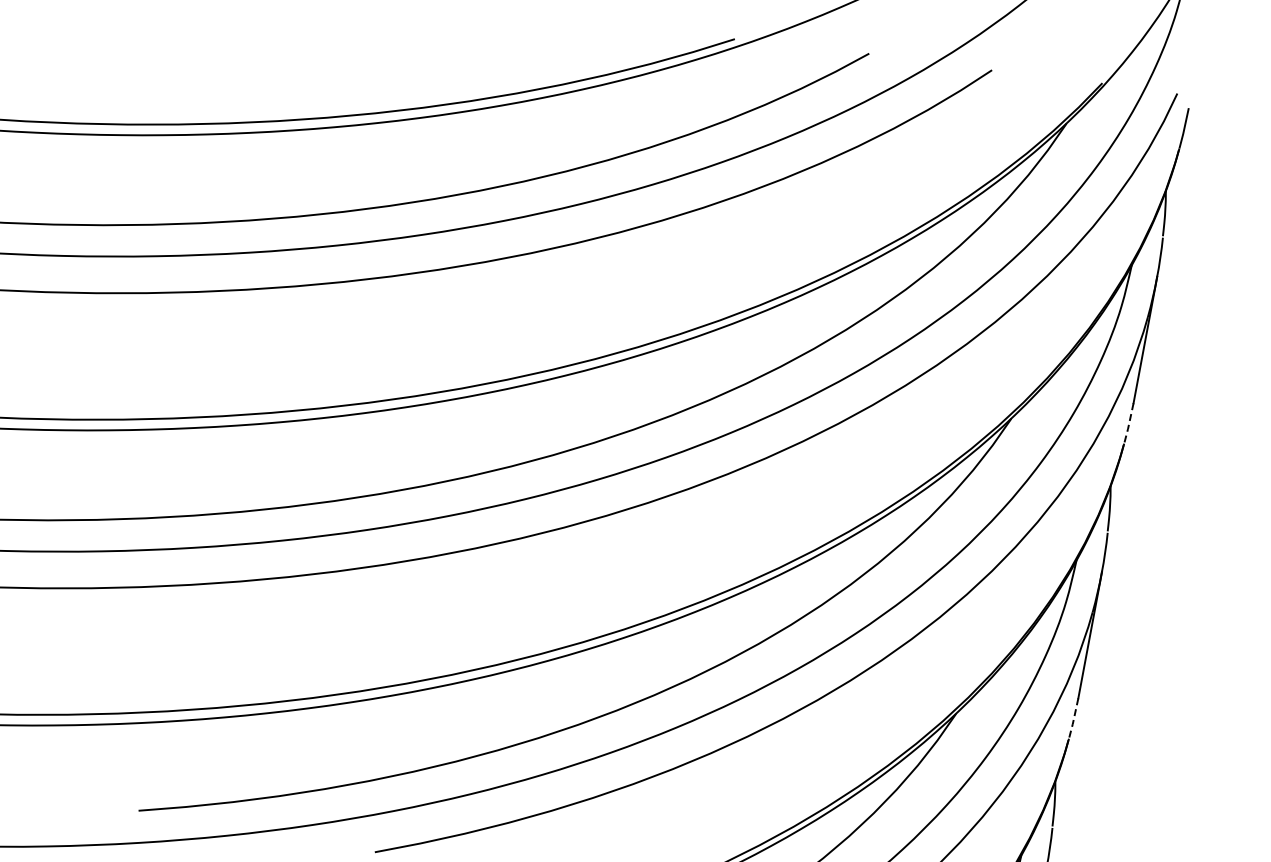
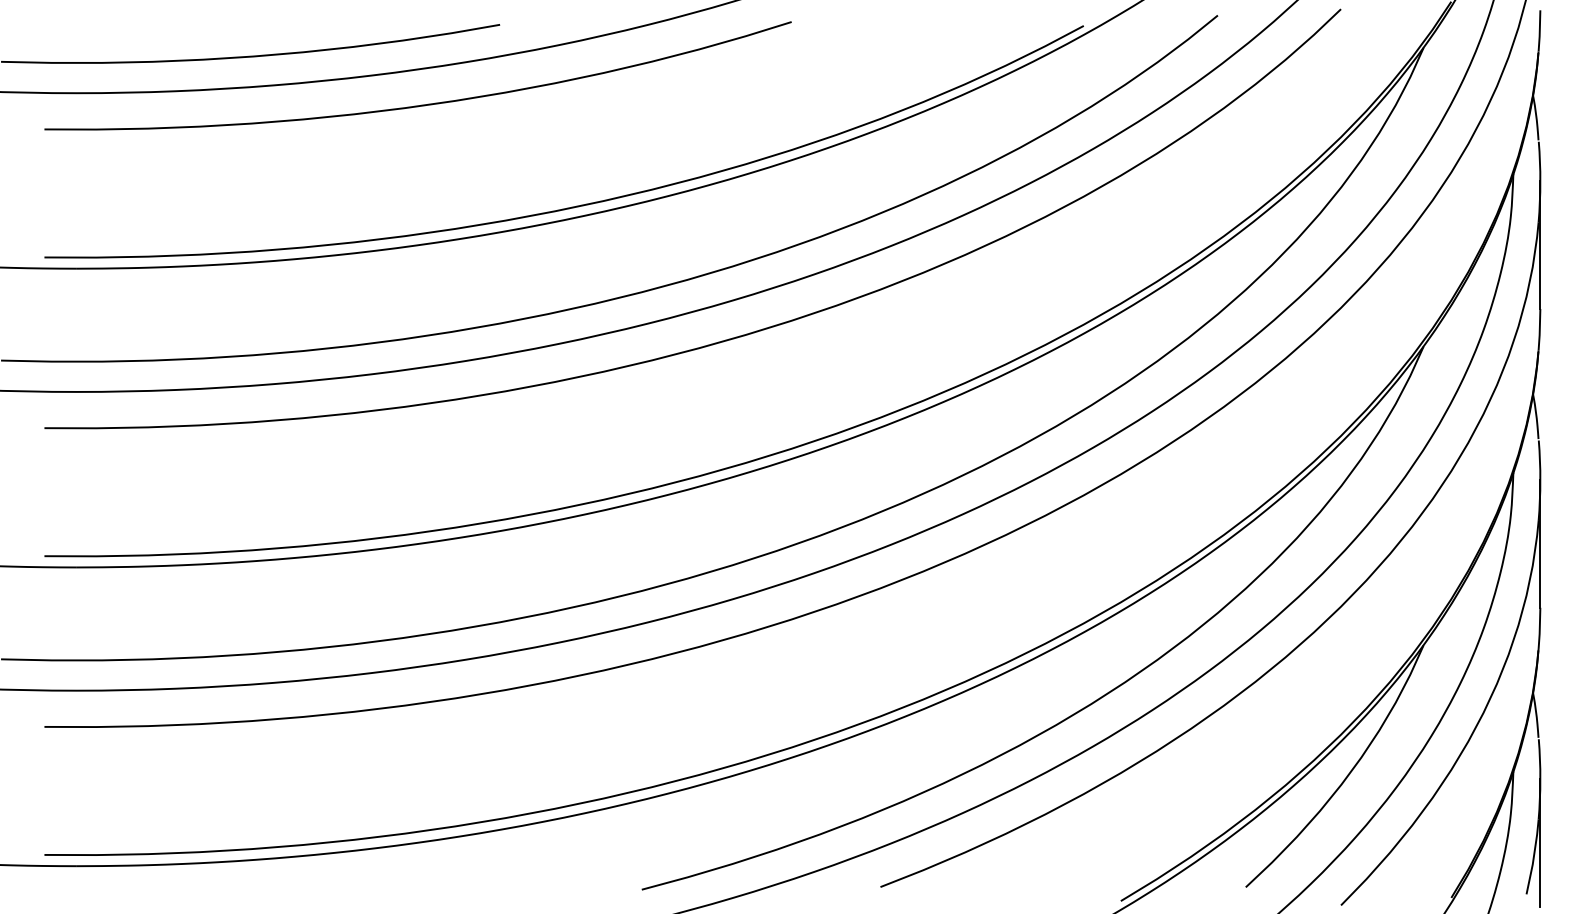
line: (1128, 424) -> (1539, 330), dashed -> solid
line: (1073, 719) -> (1539, 629), dashed -> solid

